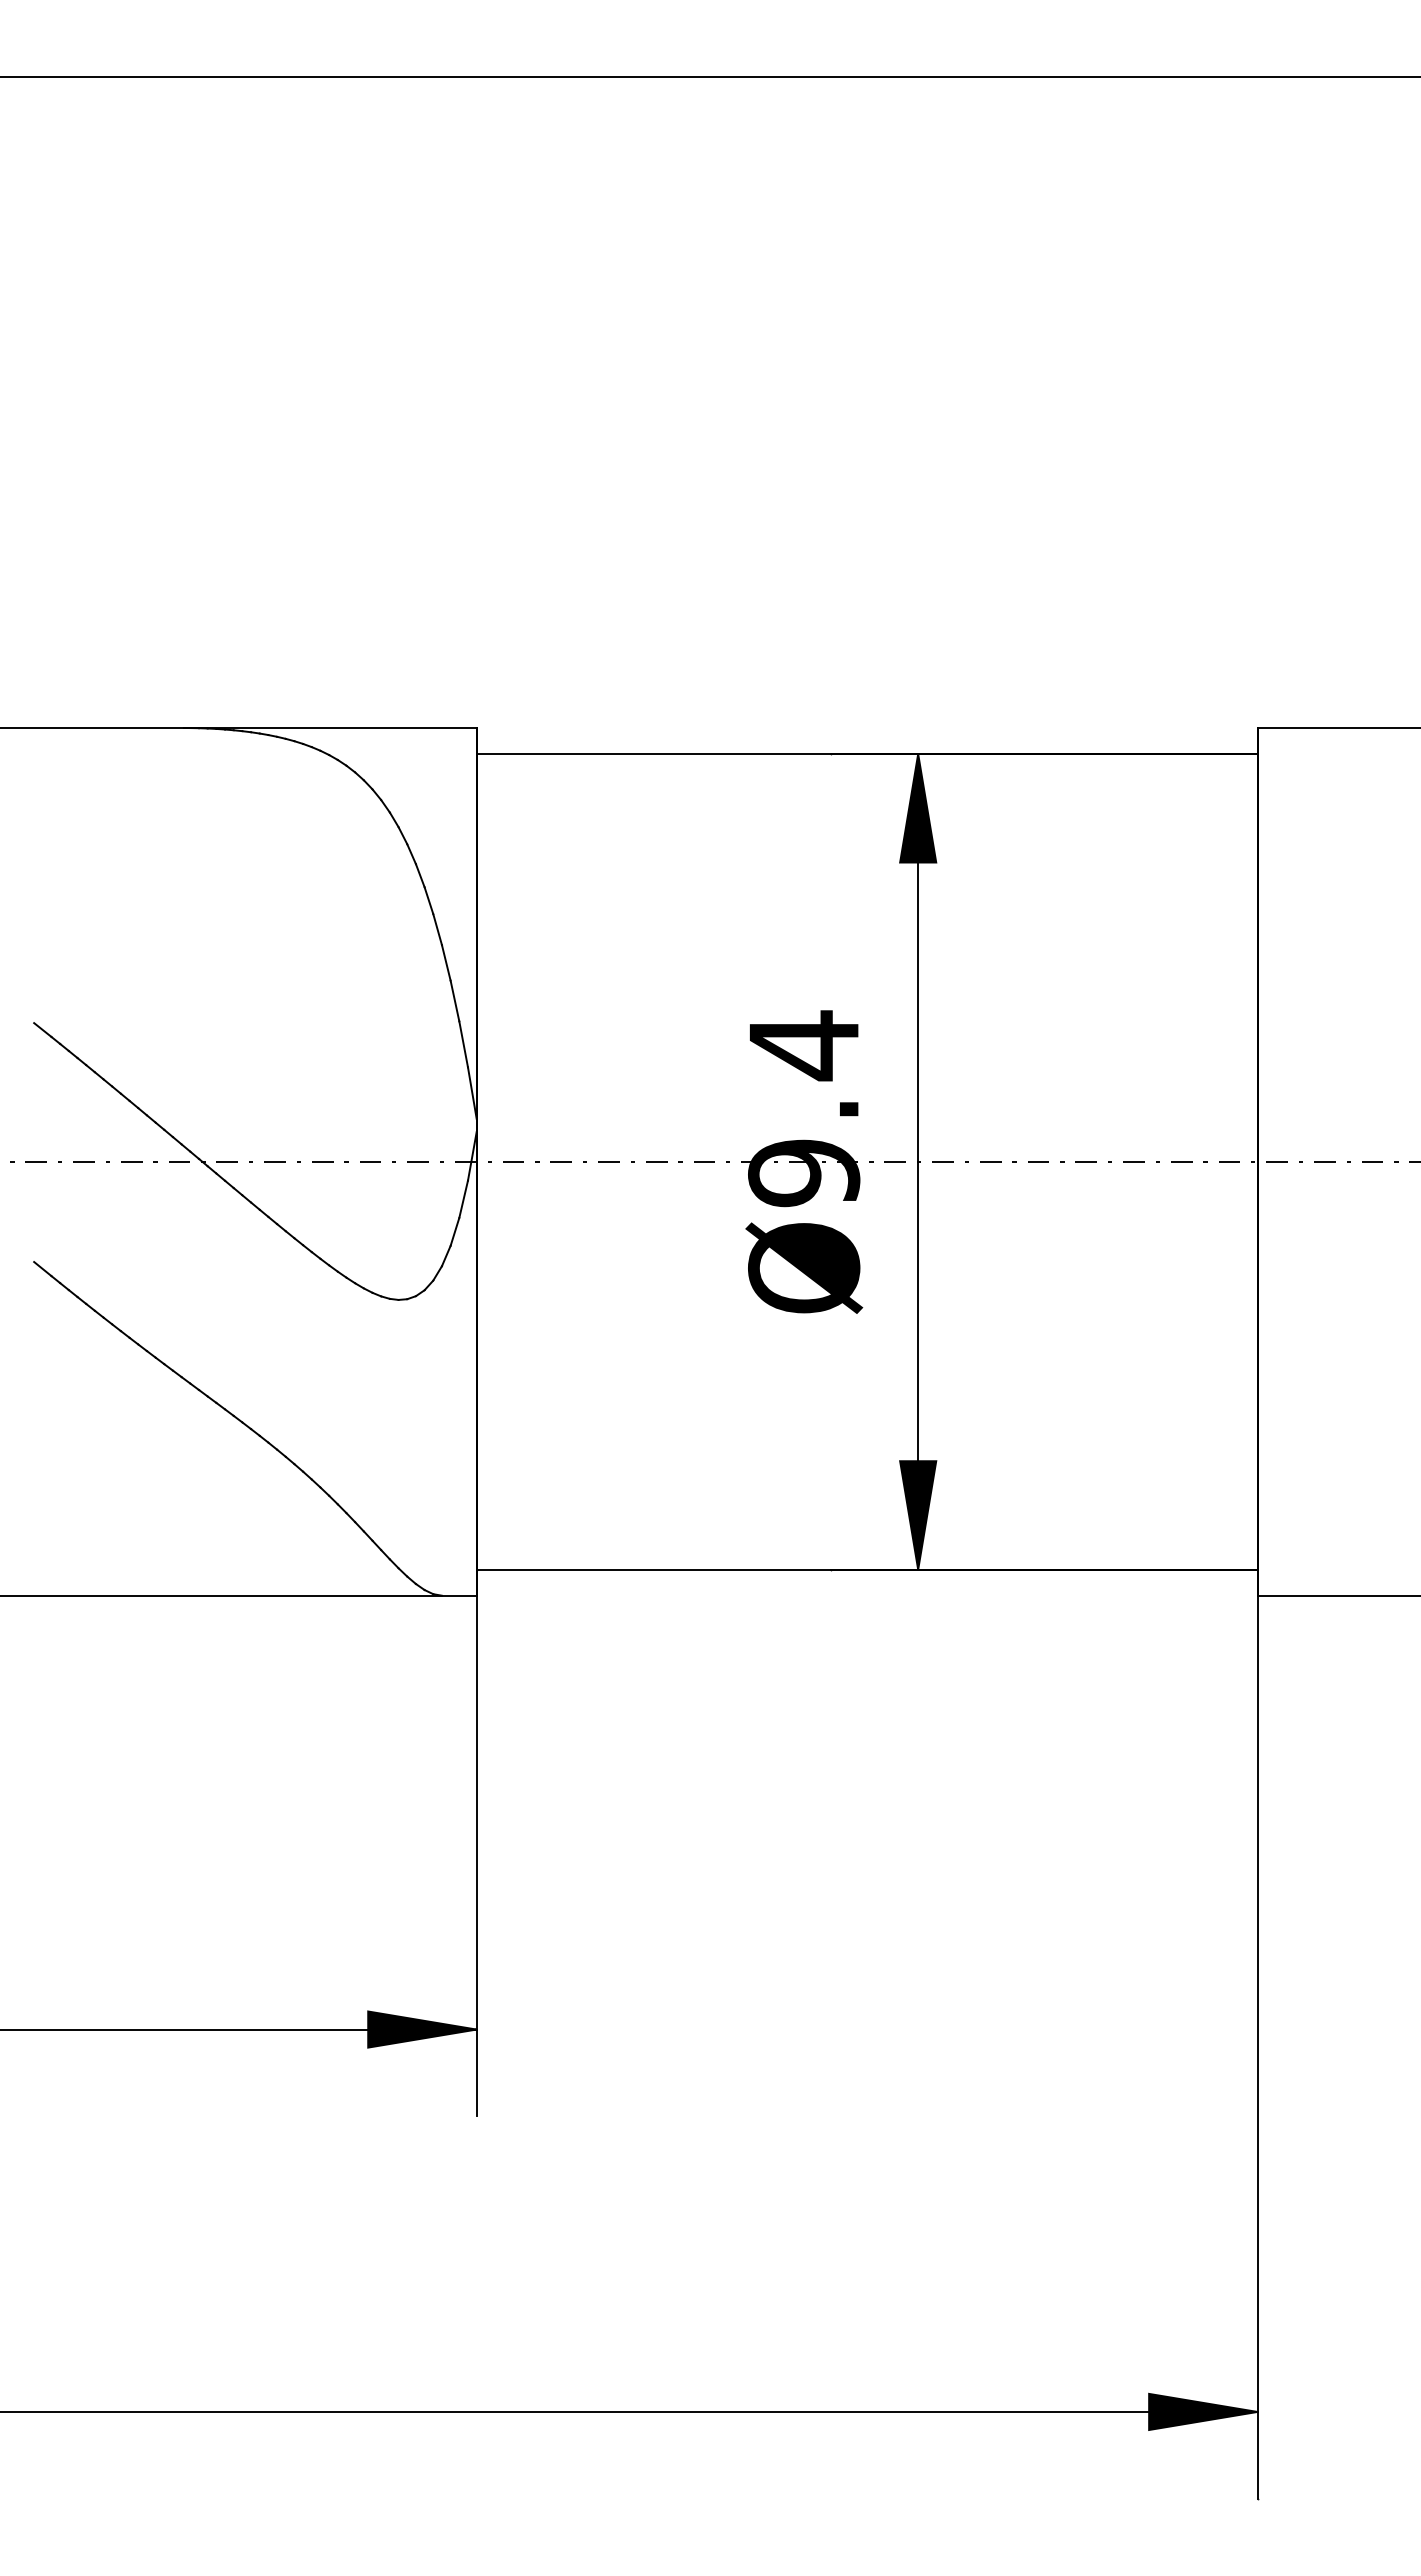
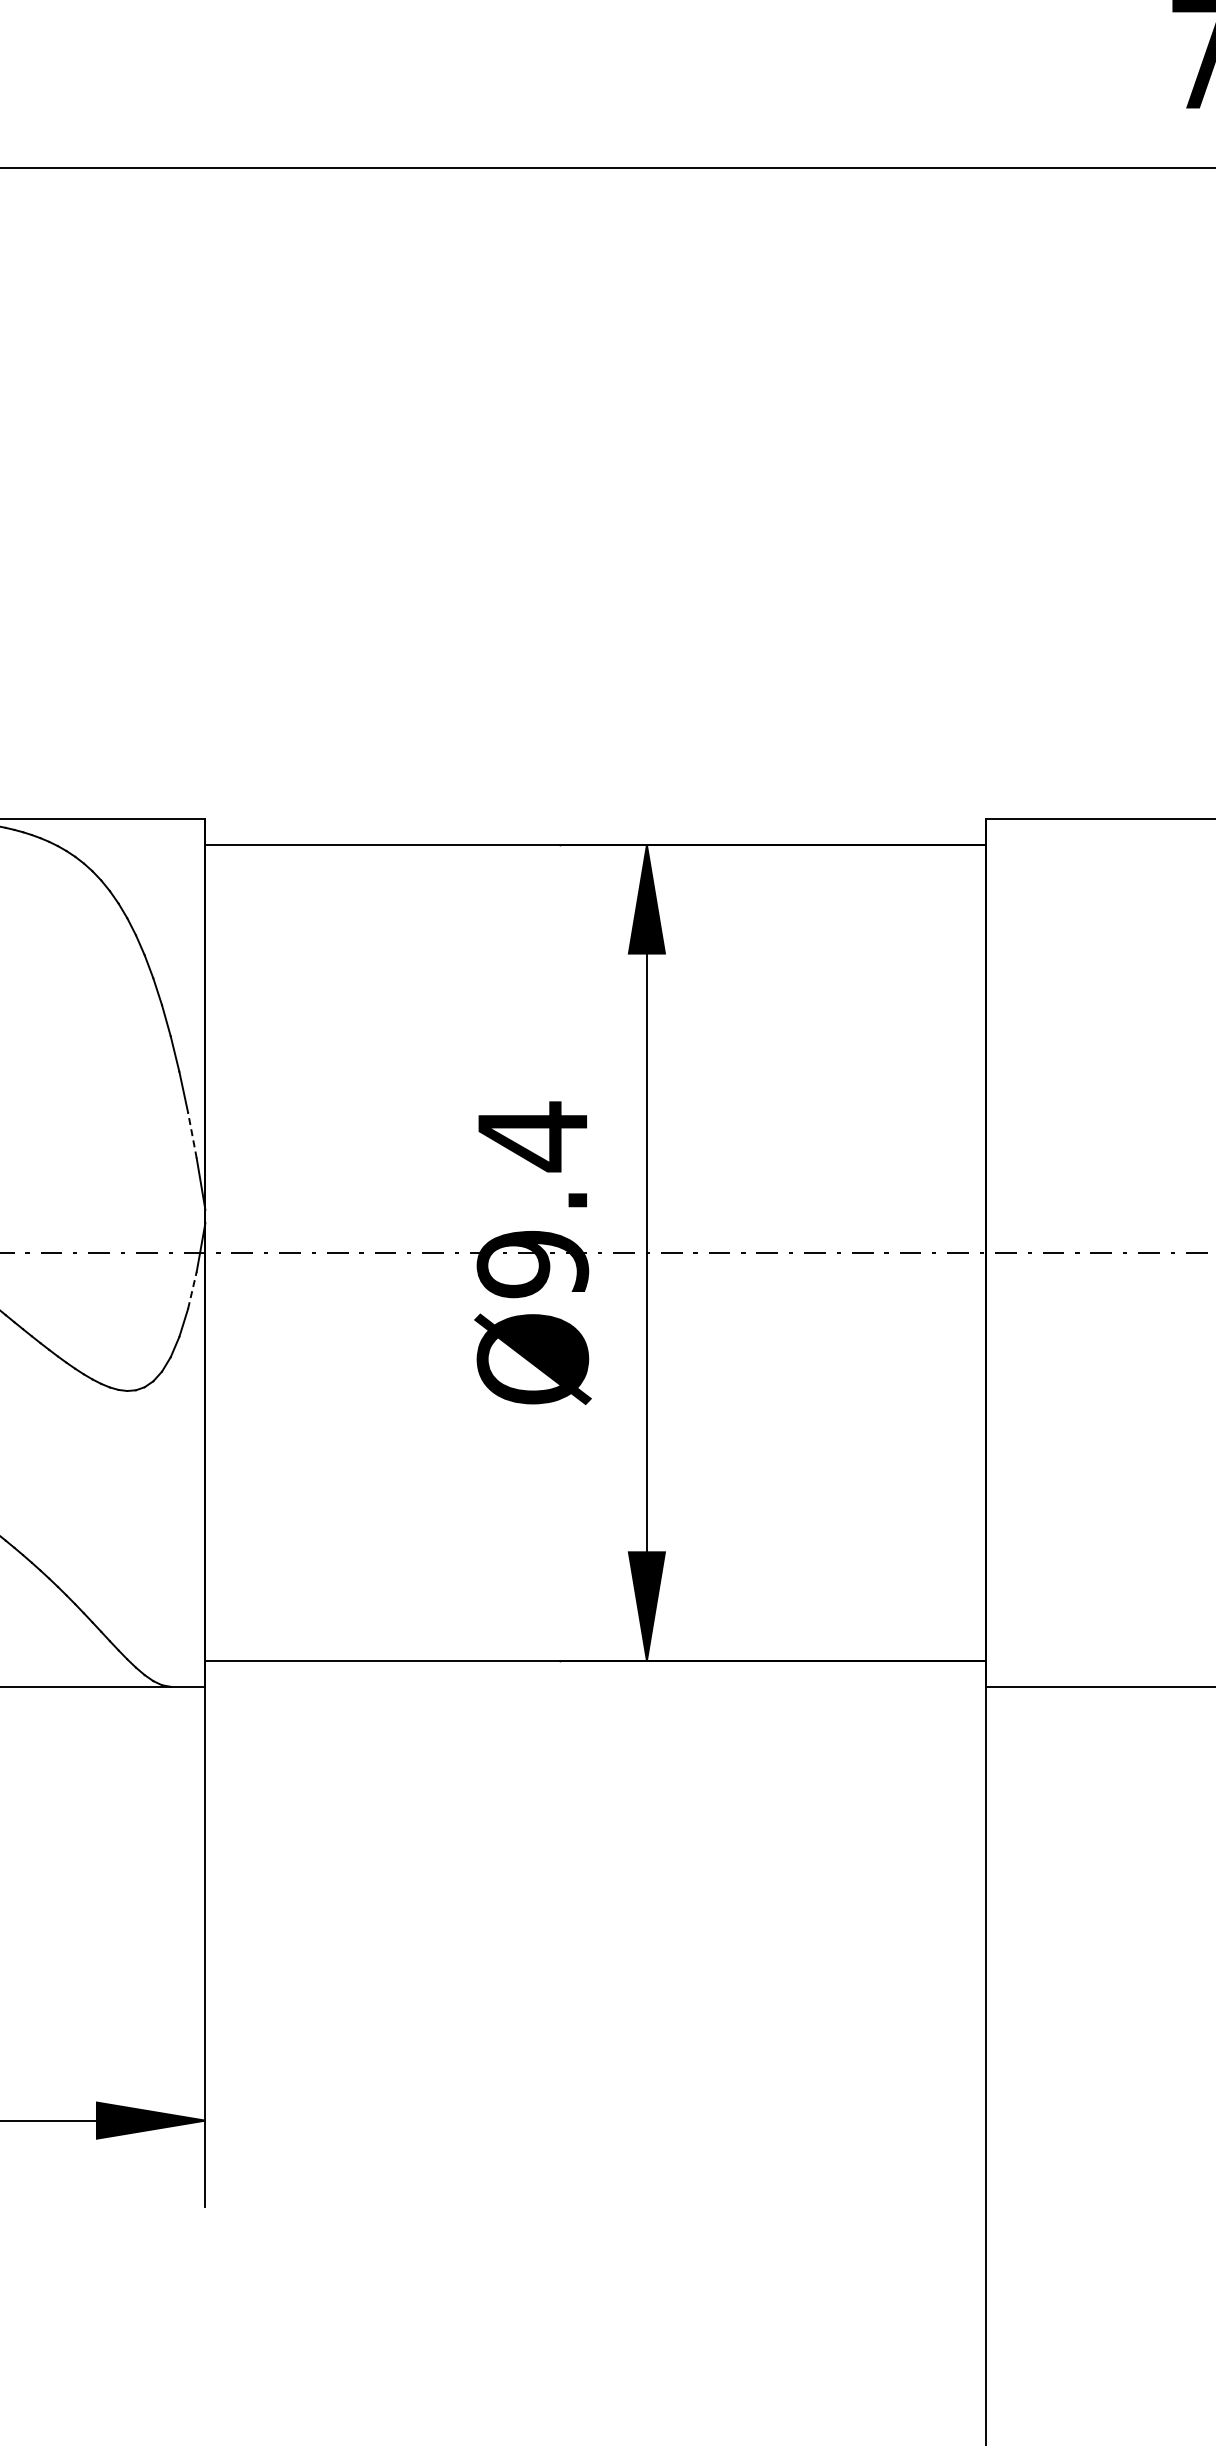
line: (463, 1043) -> (192, 1134), solid -> dashed
line: (463, 1198) -> (192, 1289), solid -> dashed

